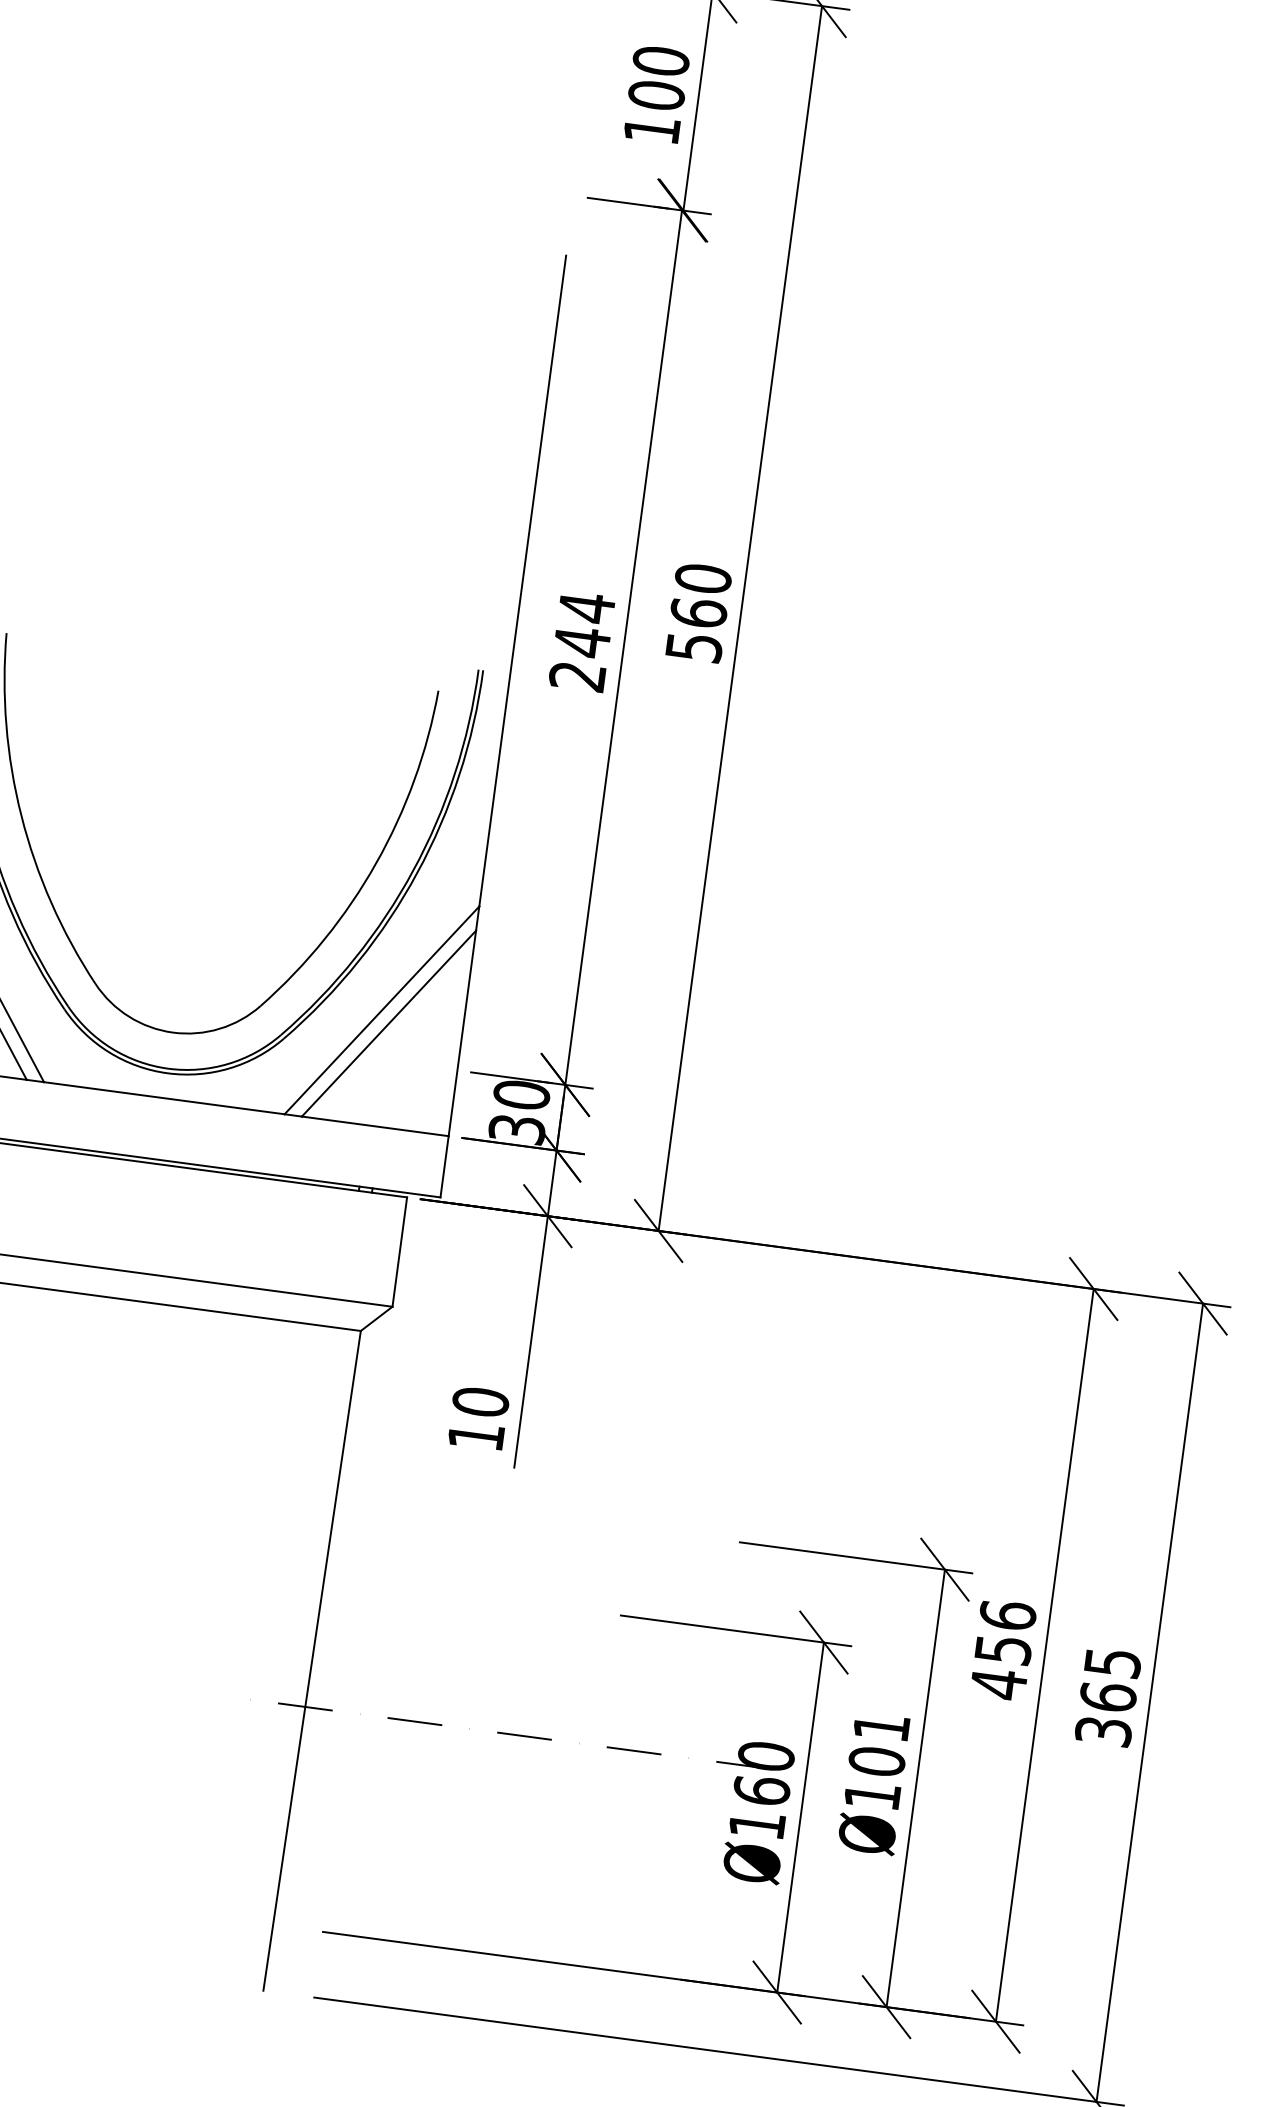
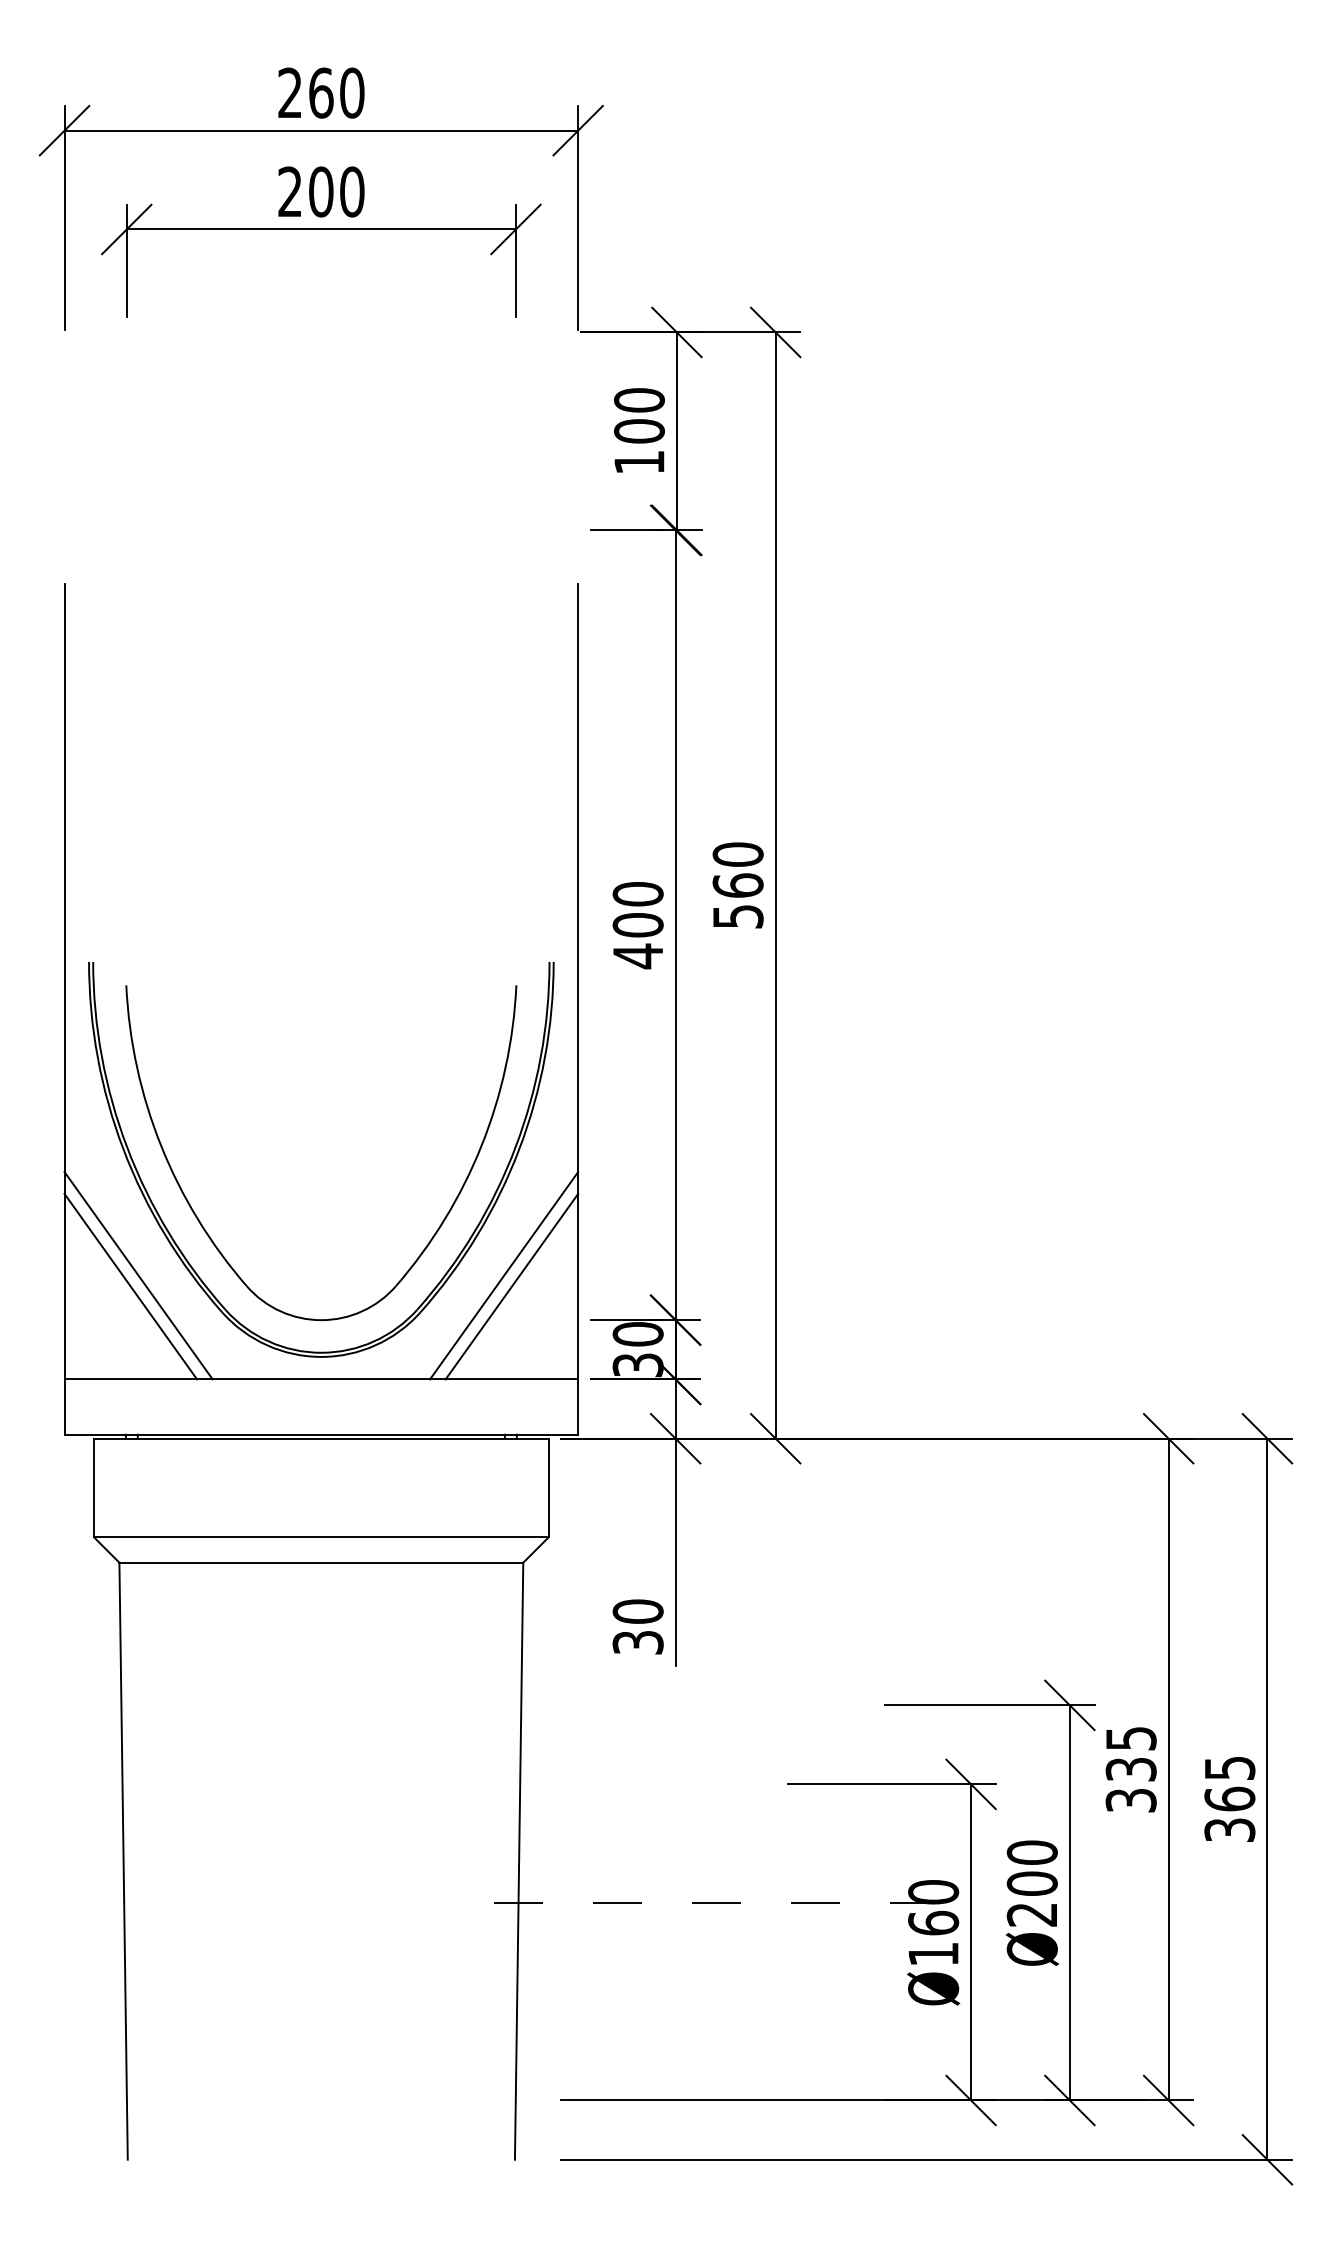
text: (581, 642) -> (637, 925), 244 -> 400
text: (475, 1436) -> (637, 1642), 10 -> 30
text: (1002, 1649) -> (1130, 1769), 456 -> 335
text: (876, 1761) -> (1031, 1883), Ø101 -> Ø200

